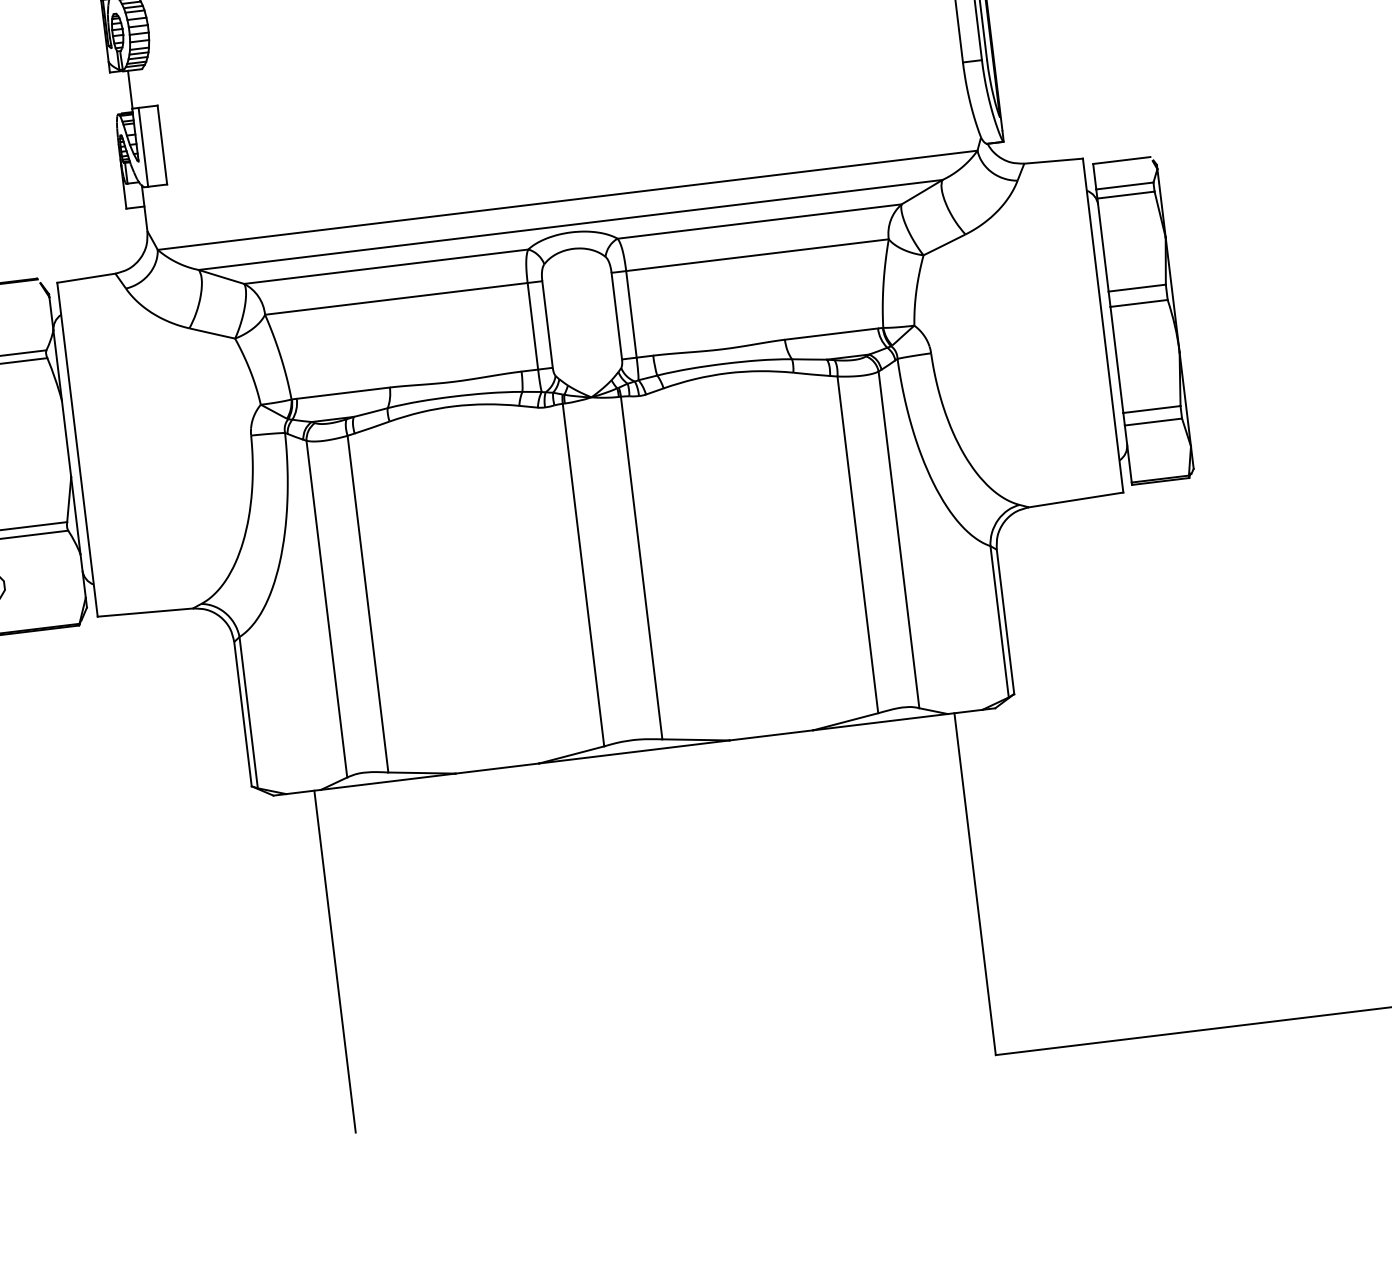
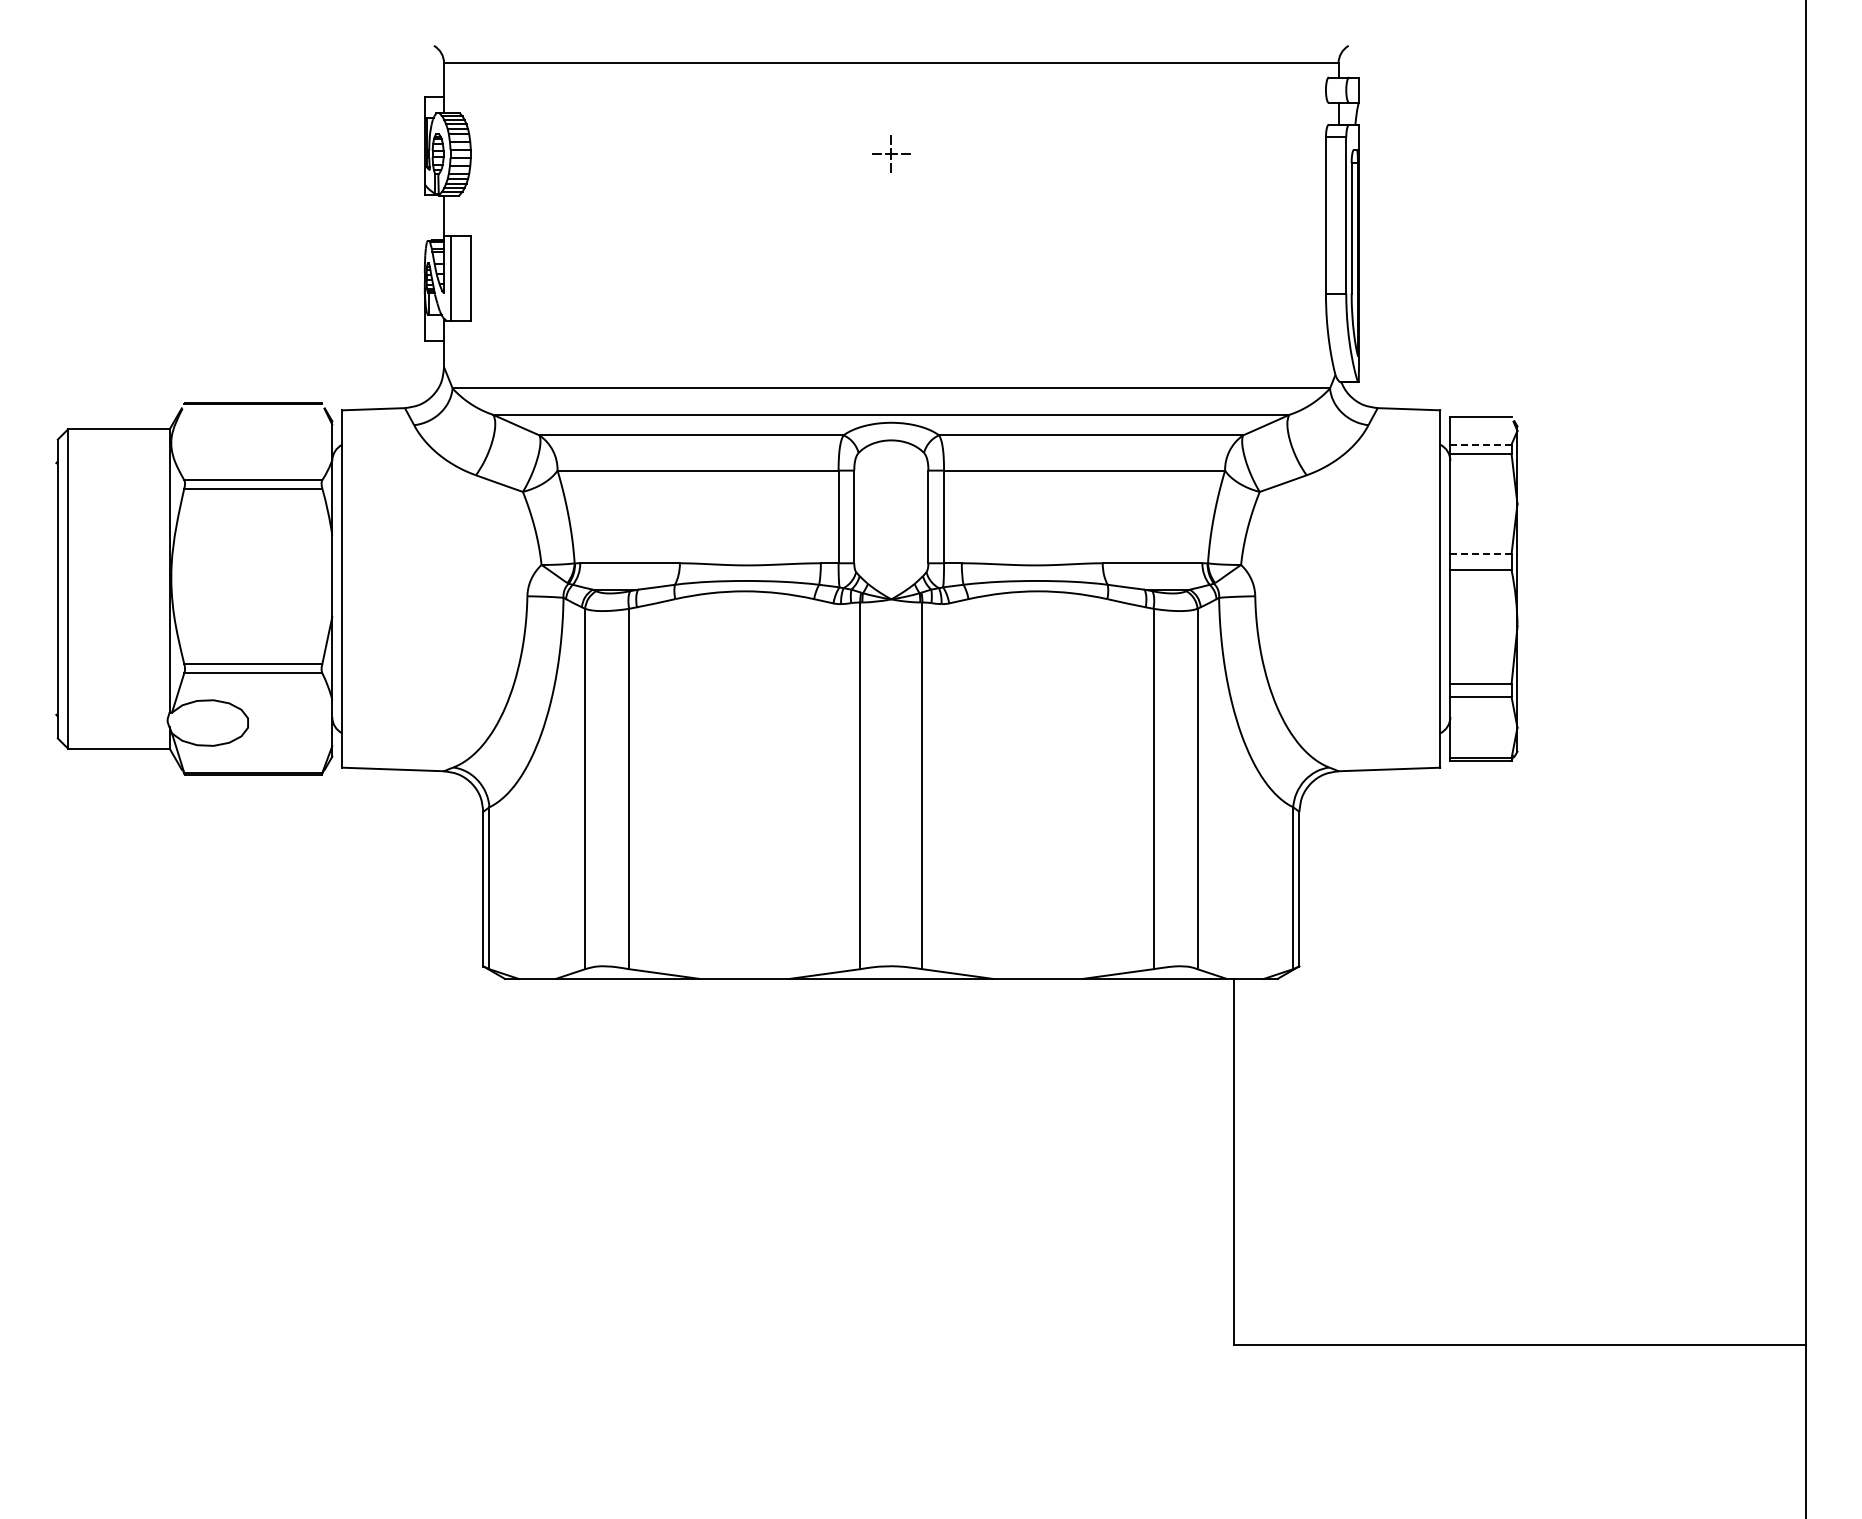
line: (1124, 186) -> (1480, 444), solid -> dashed
line: (1136, 287) -> (1480, 553), solid -> dashed
line: (334, 961) -> (548, 1161), removed

